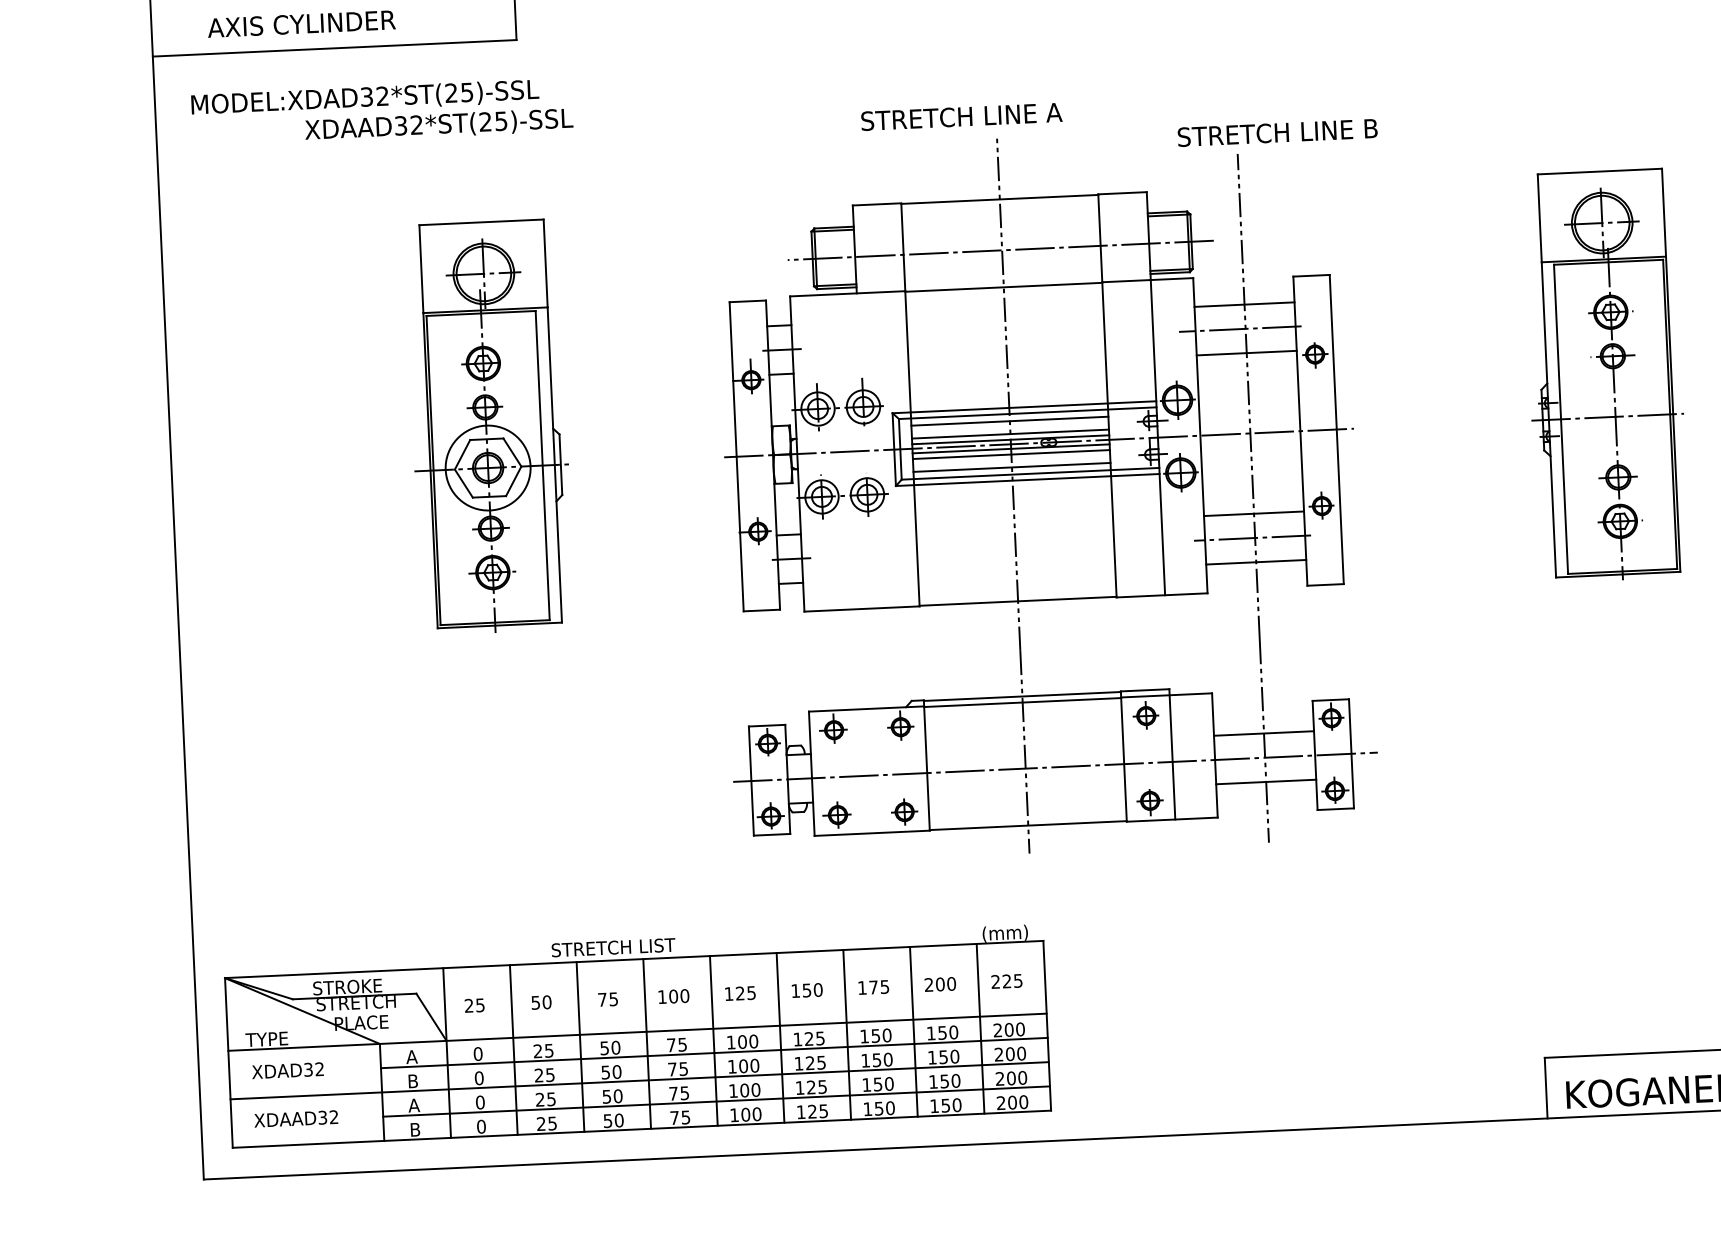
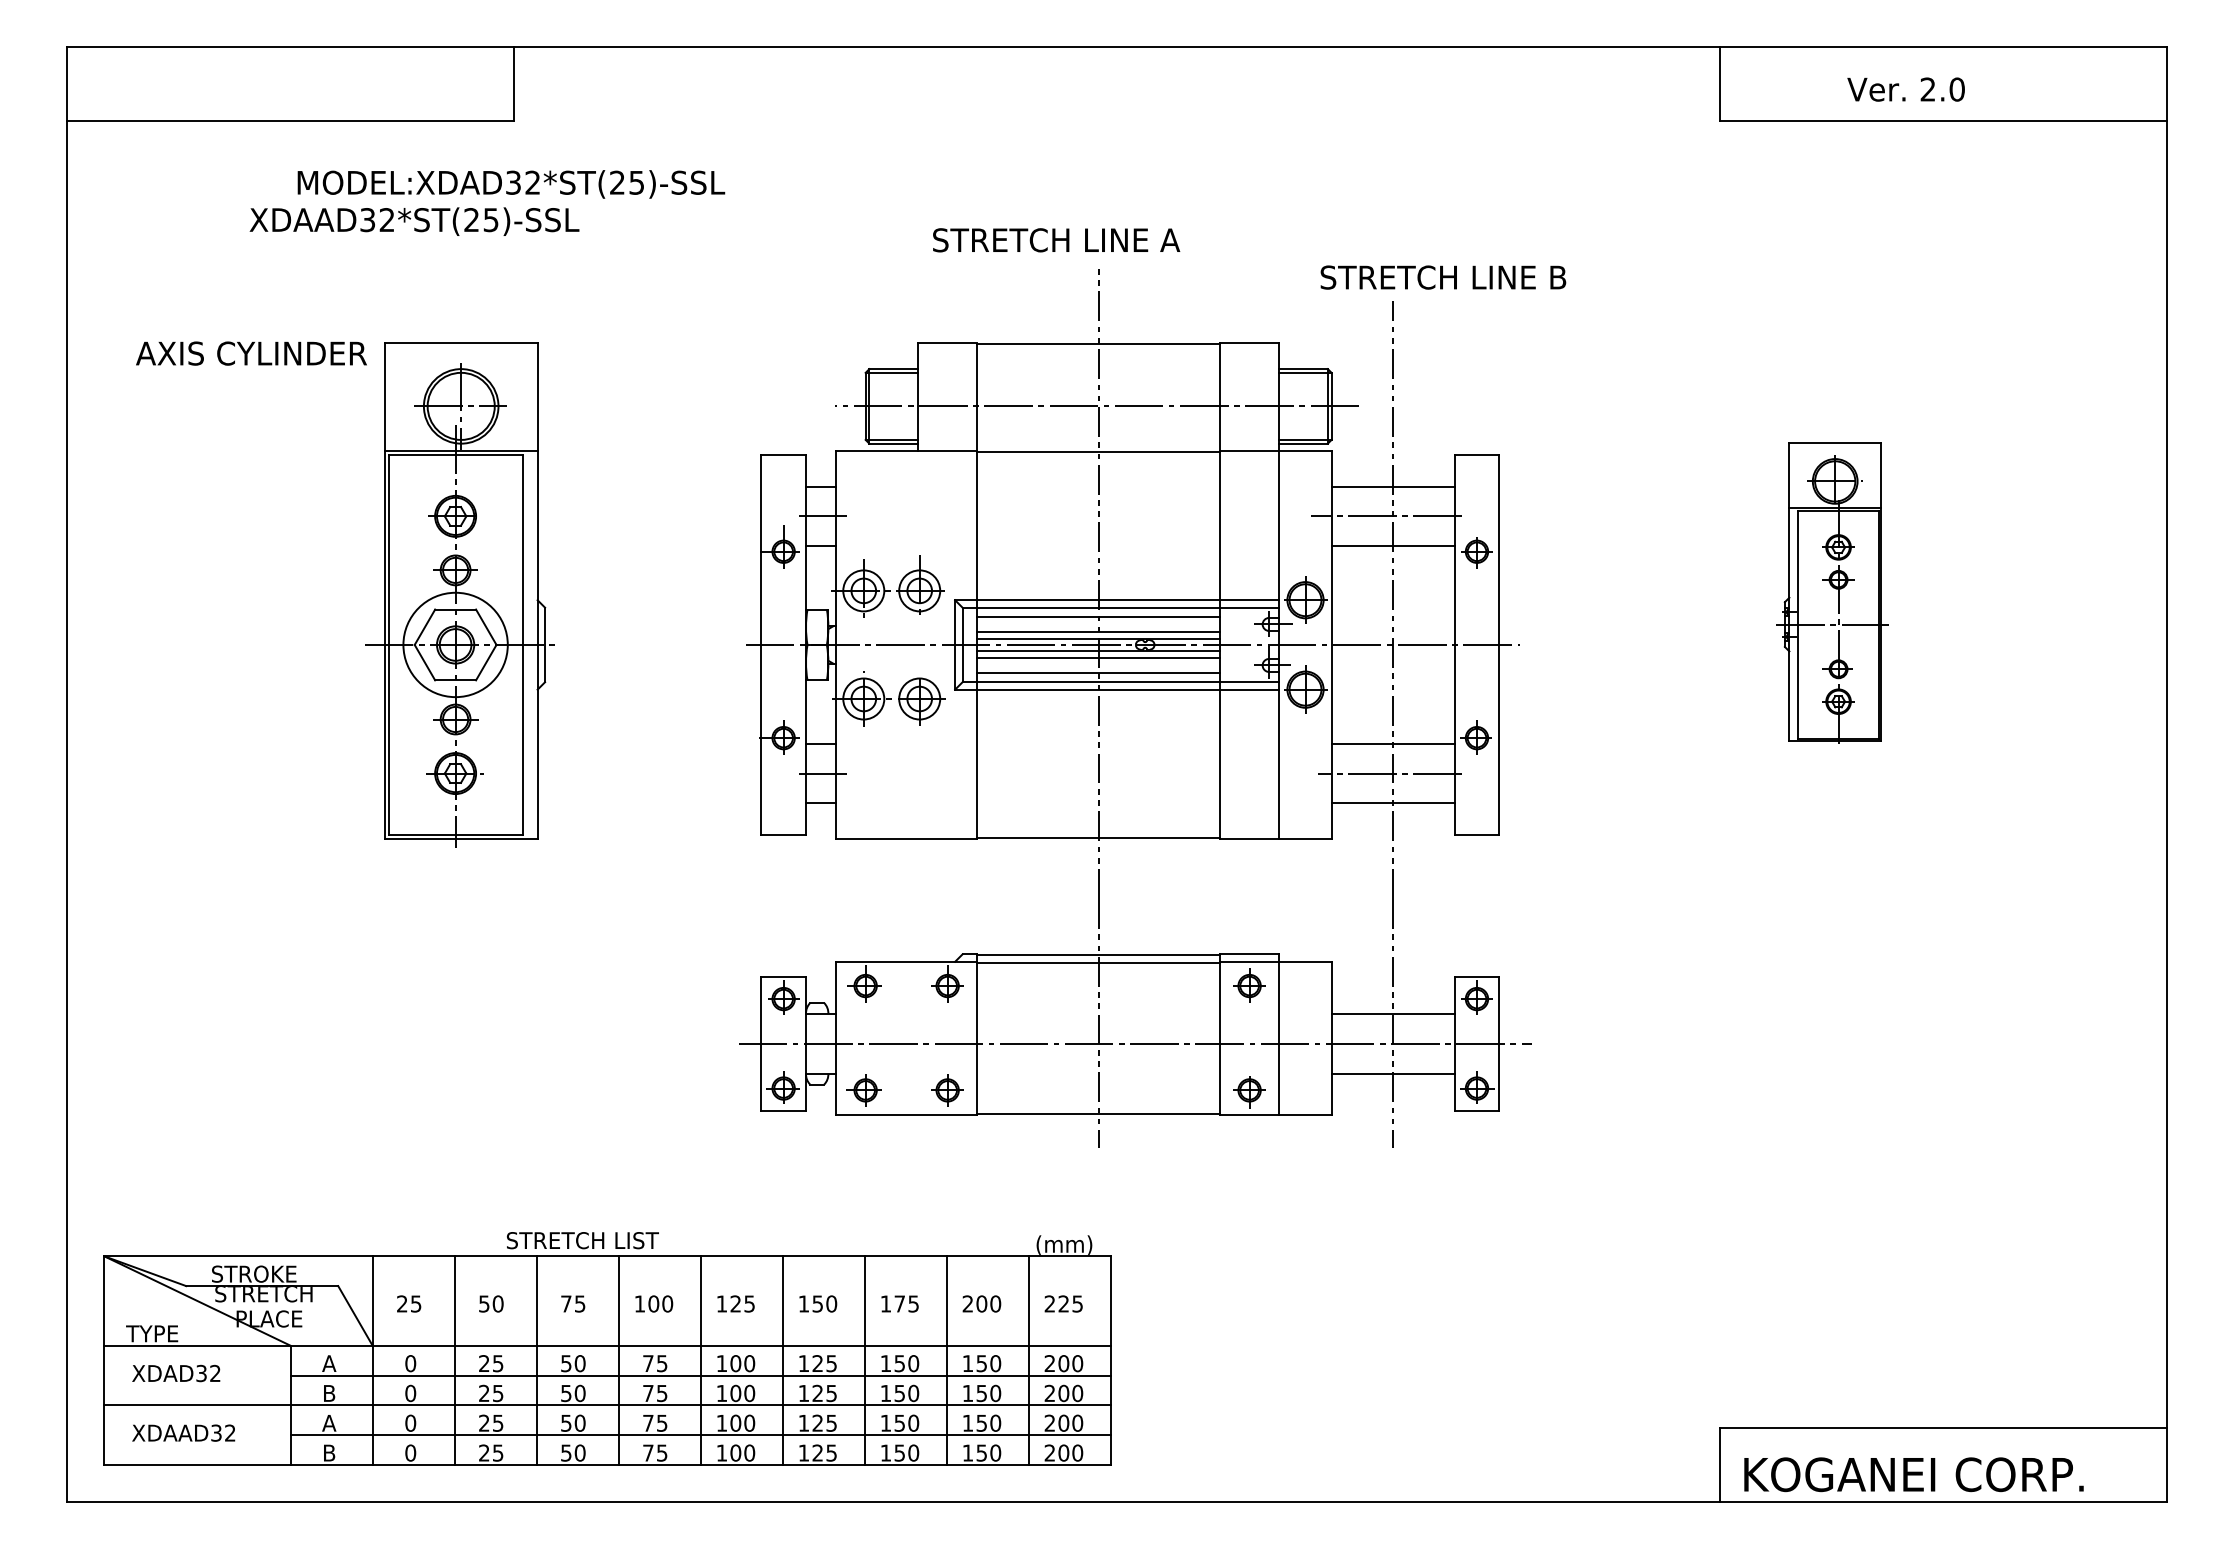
text: (301, 23) -> (251, 353), moved
text: (365, 98) -> (511, 184), moved
part: (1605, 375) -> (1832, 593), size x0.6

